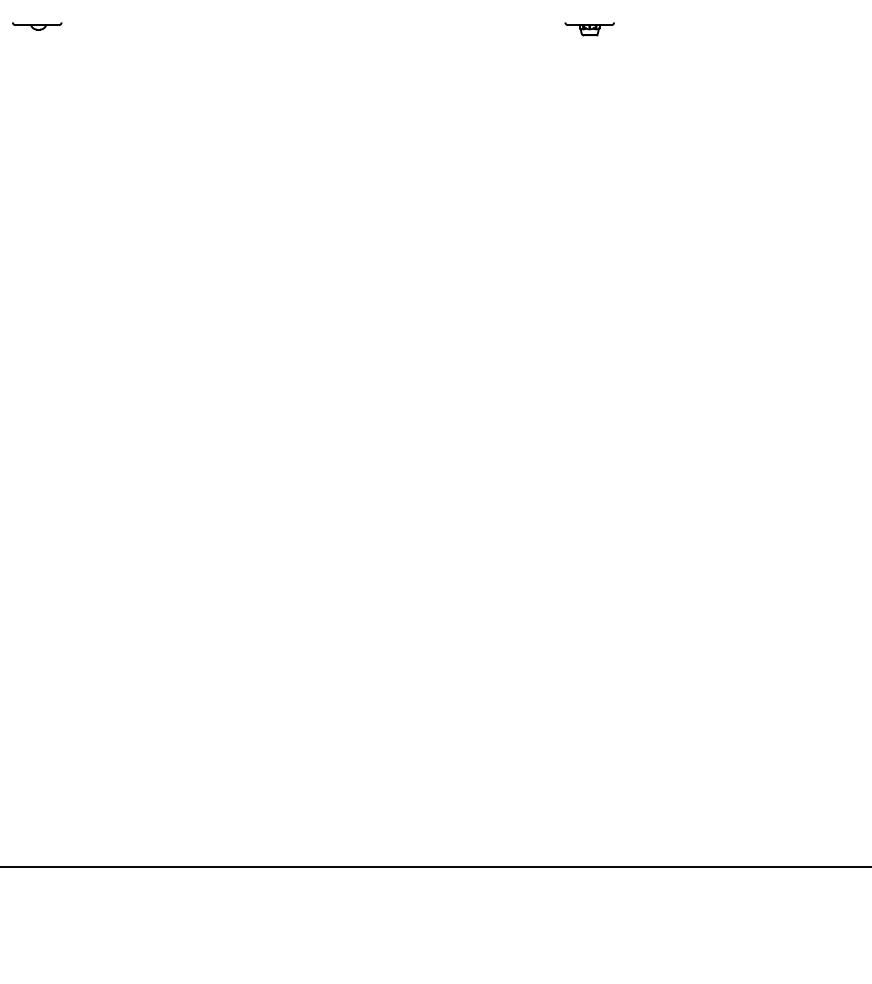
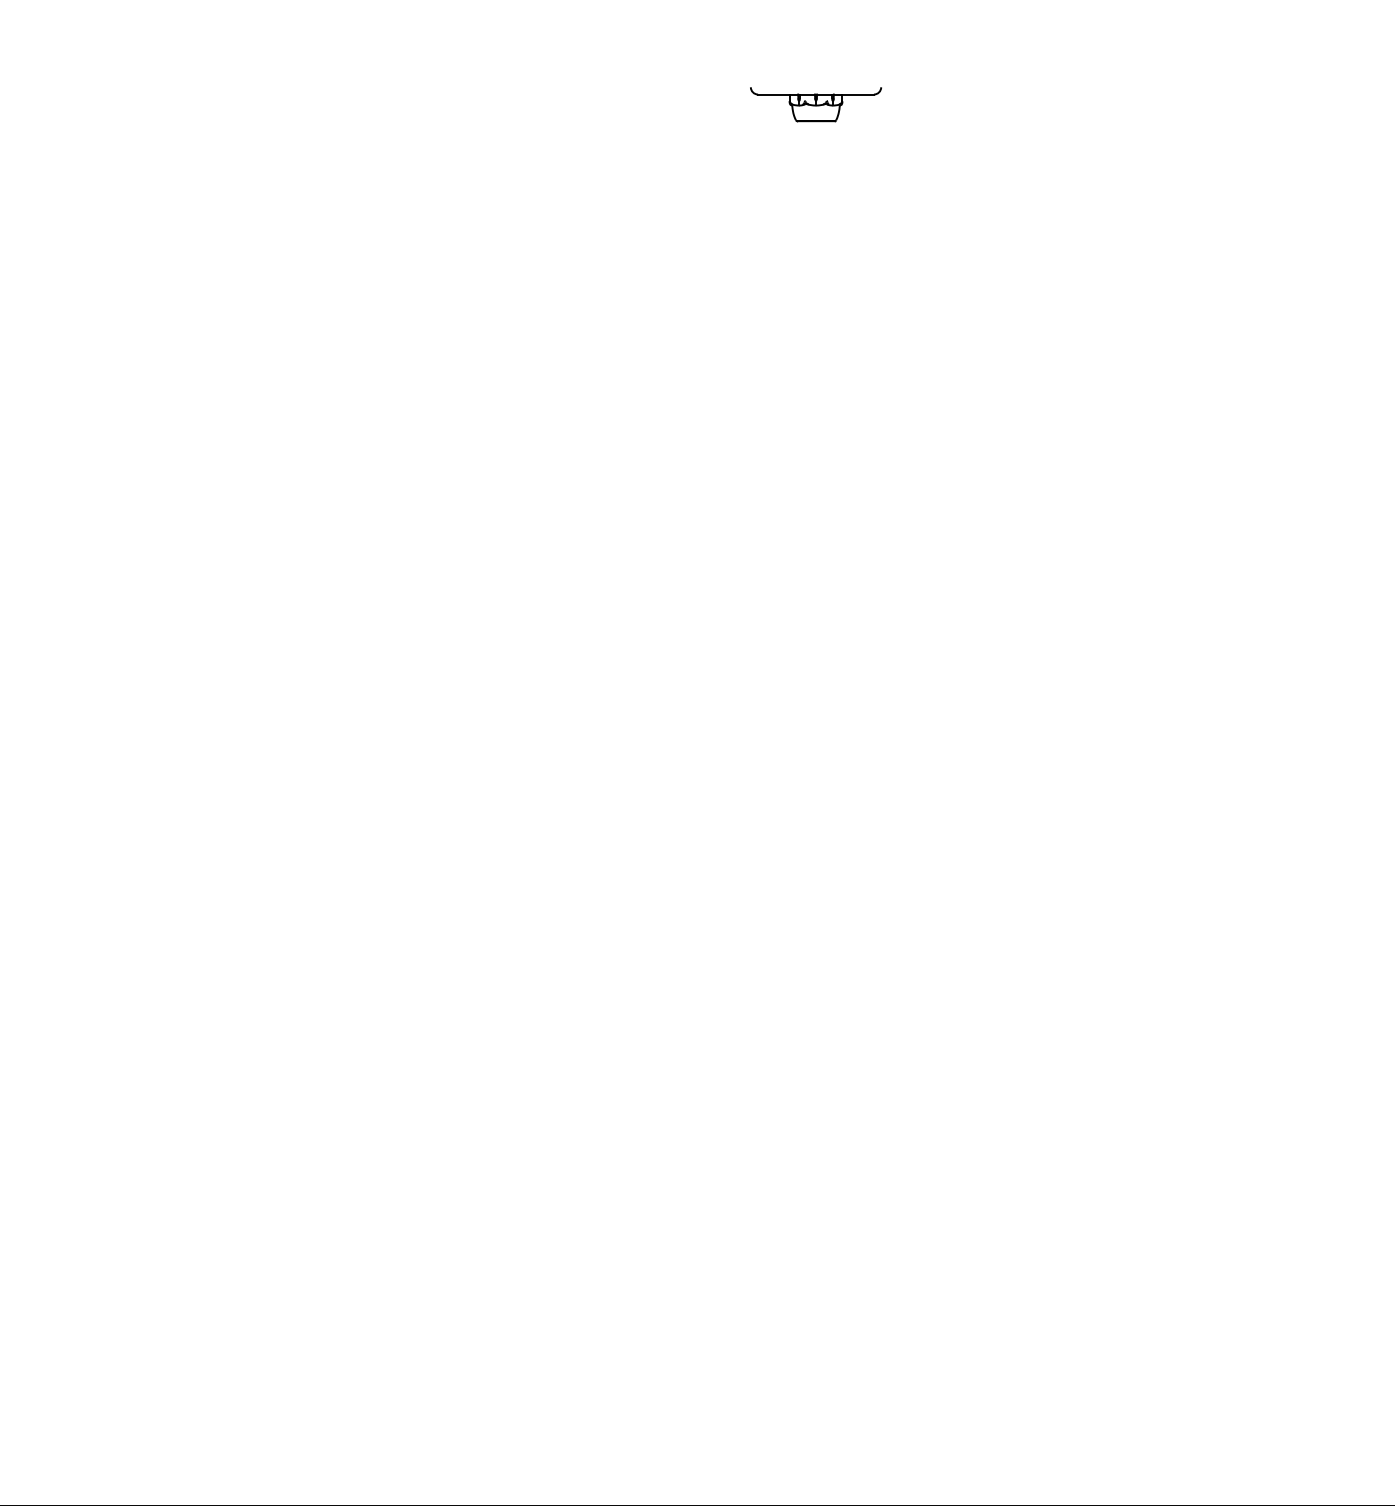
part: (589, 29) -> (815, 106), size x1.6

